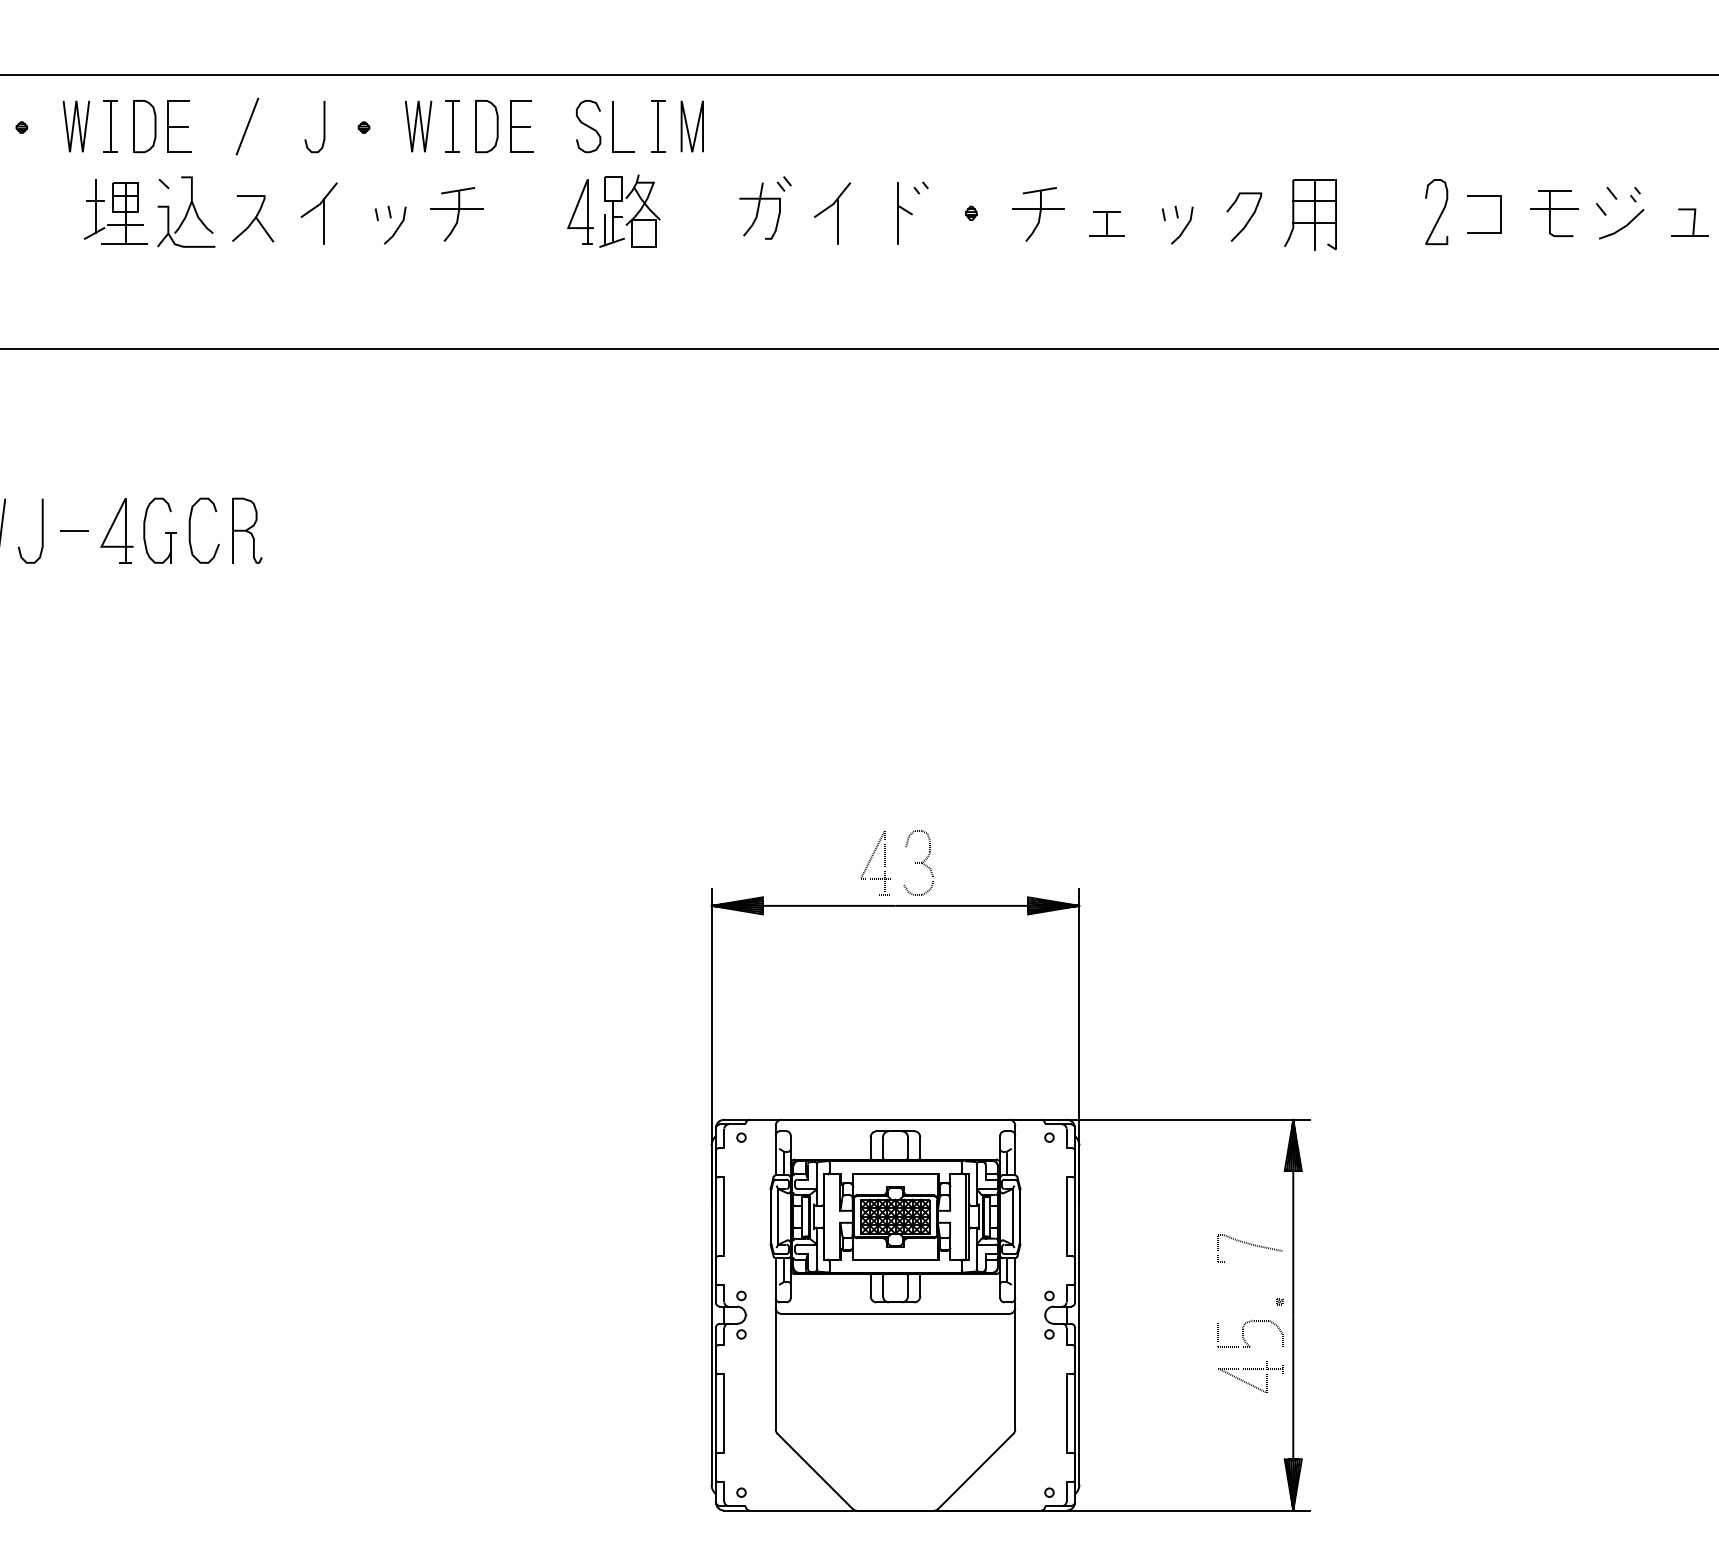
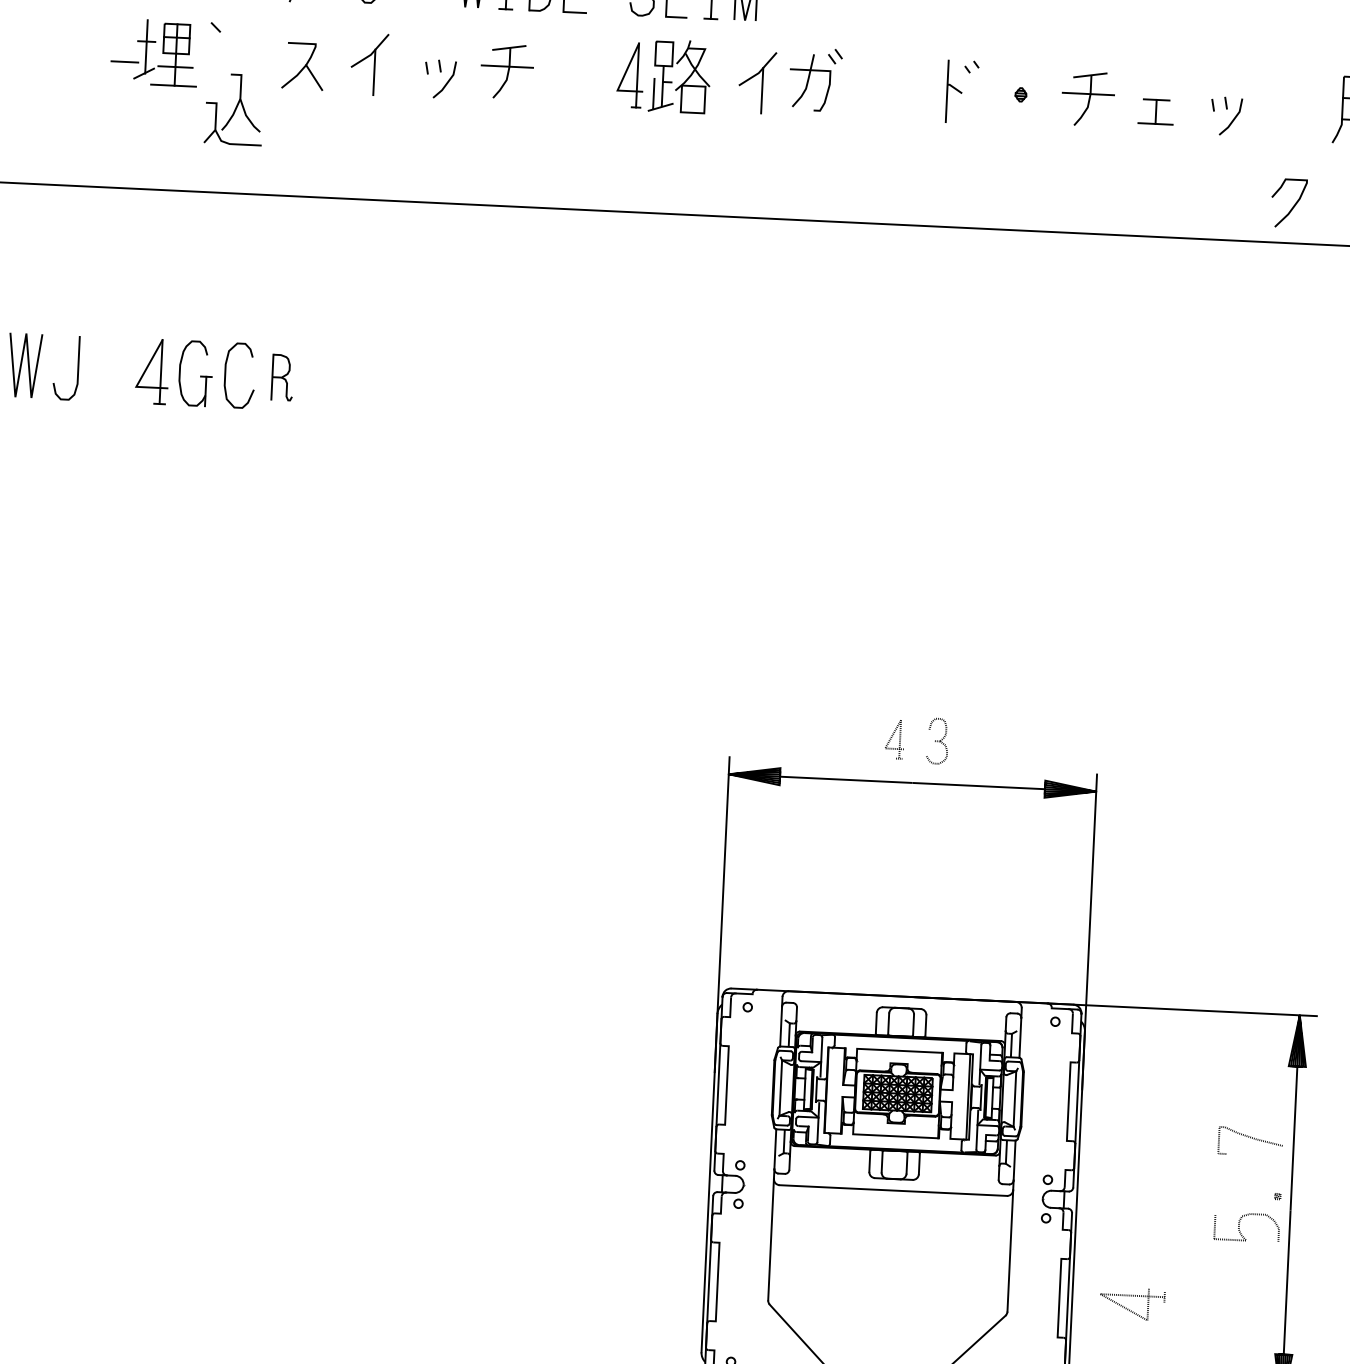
part: (186, 211) -> (234, 108), moved
part: (832, 213) -> (757, 82), moved
curve: (1248, 219) -> (1293, 205), moved
line: (74, 530) -> (124, 61), moved
part: (247, 530) -> (282, 377), size x0.7
part: (875, 862) -> (894, 738), size x0.6
part: (918, 862) -> (937, 740), size x0.7
part: (1248, 1382) -> (1129, 1309), moved

